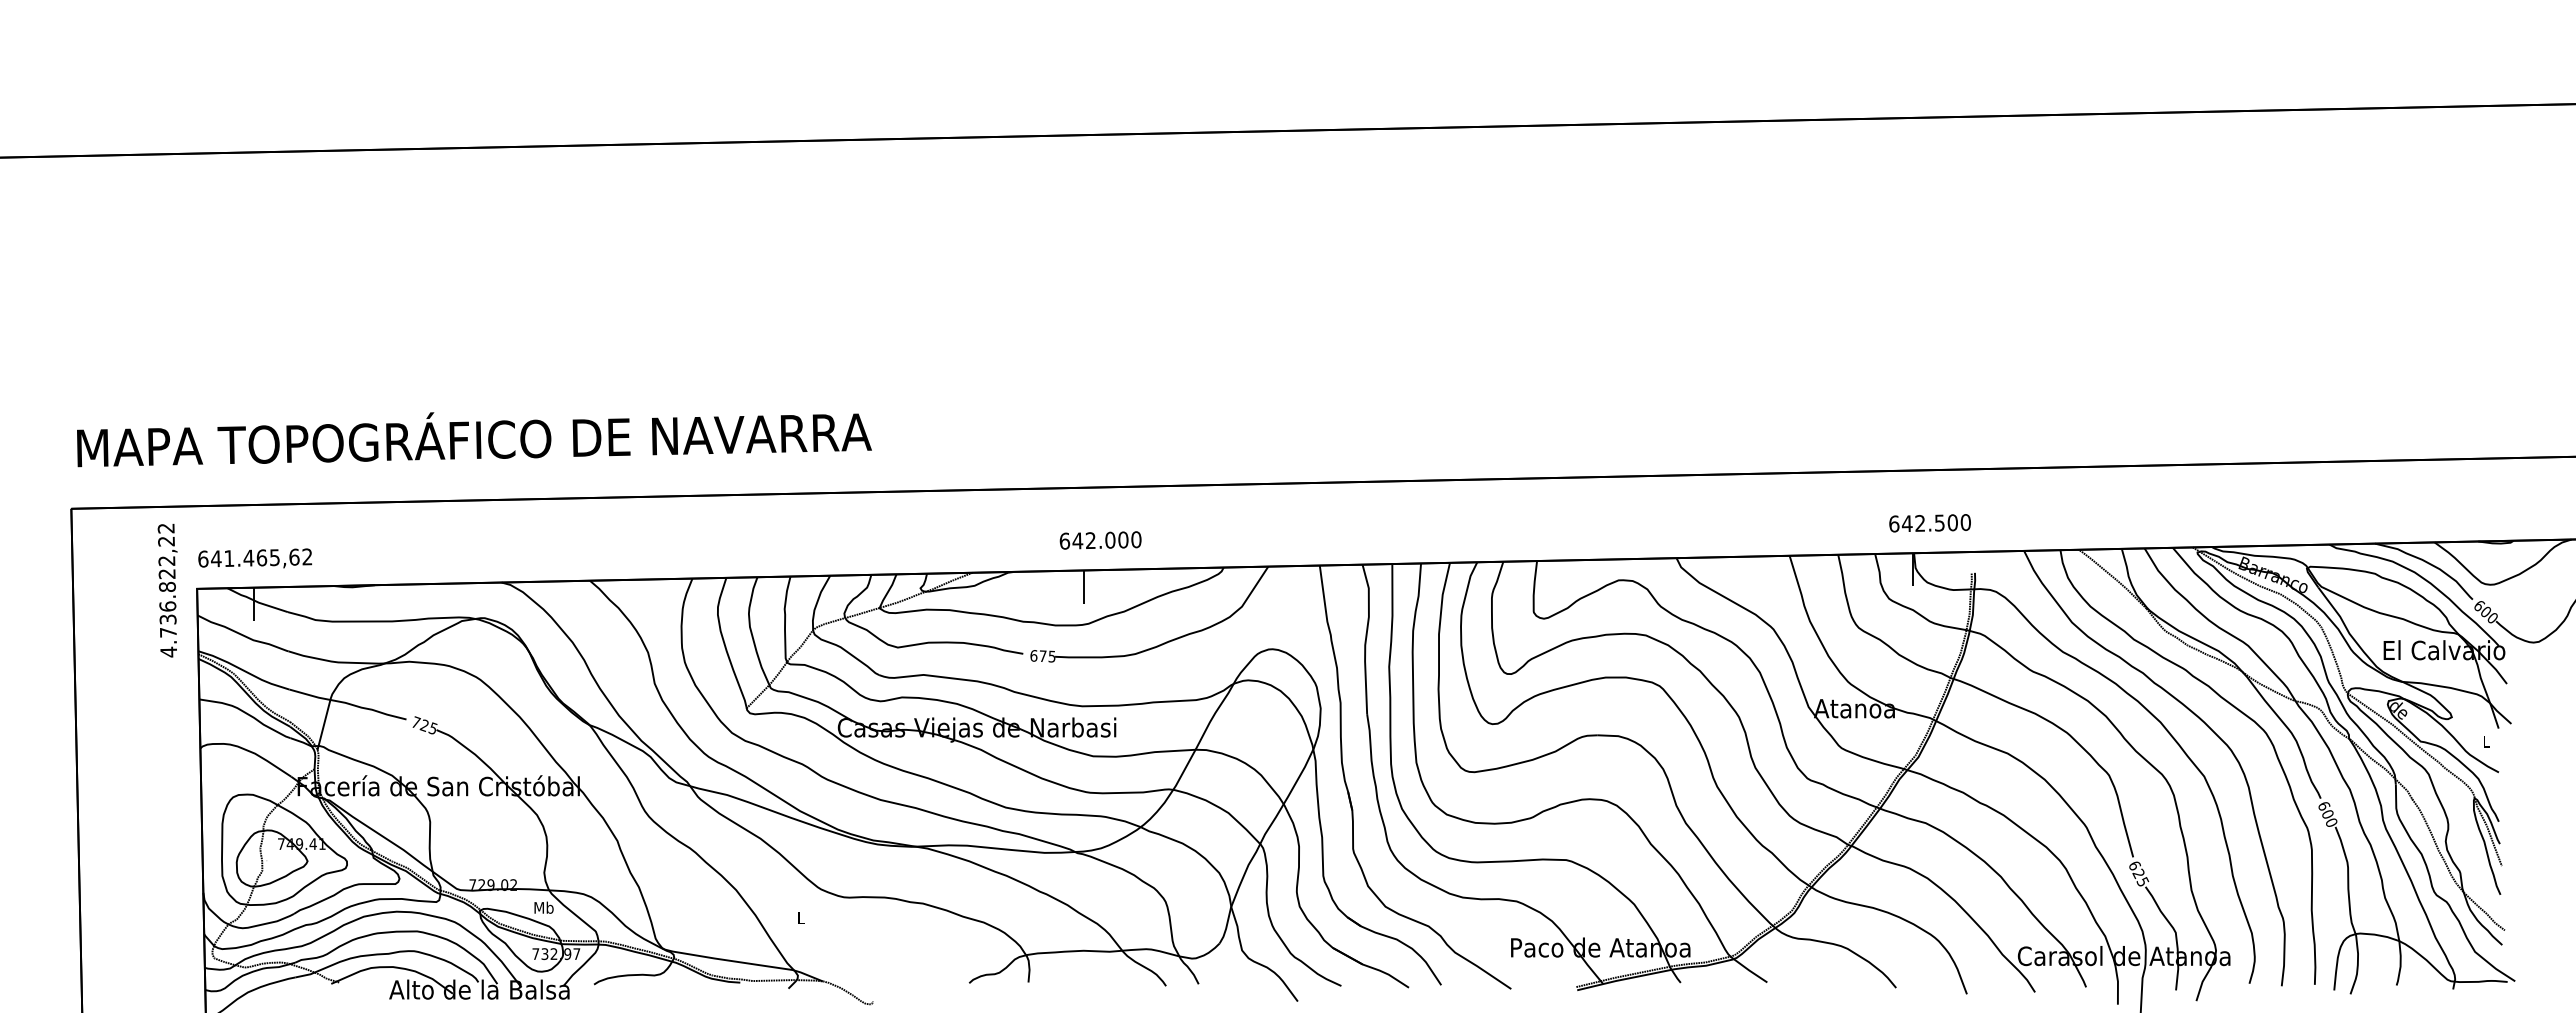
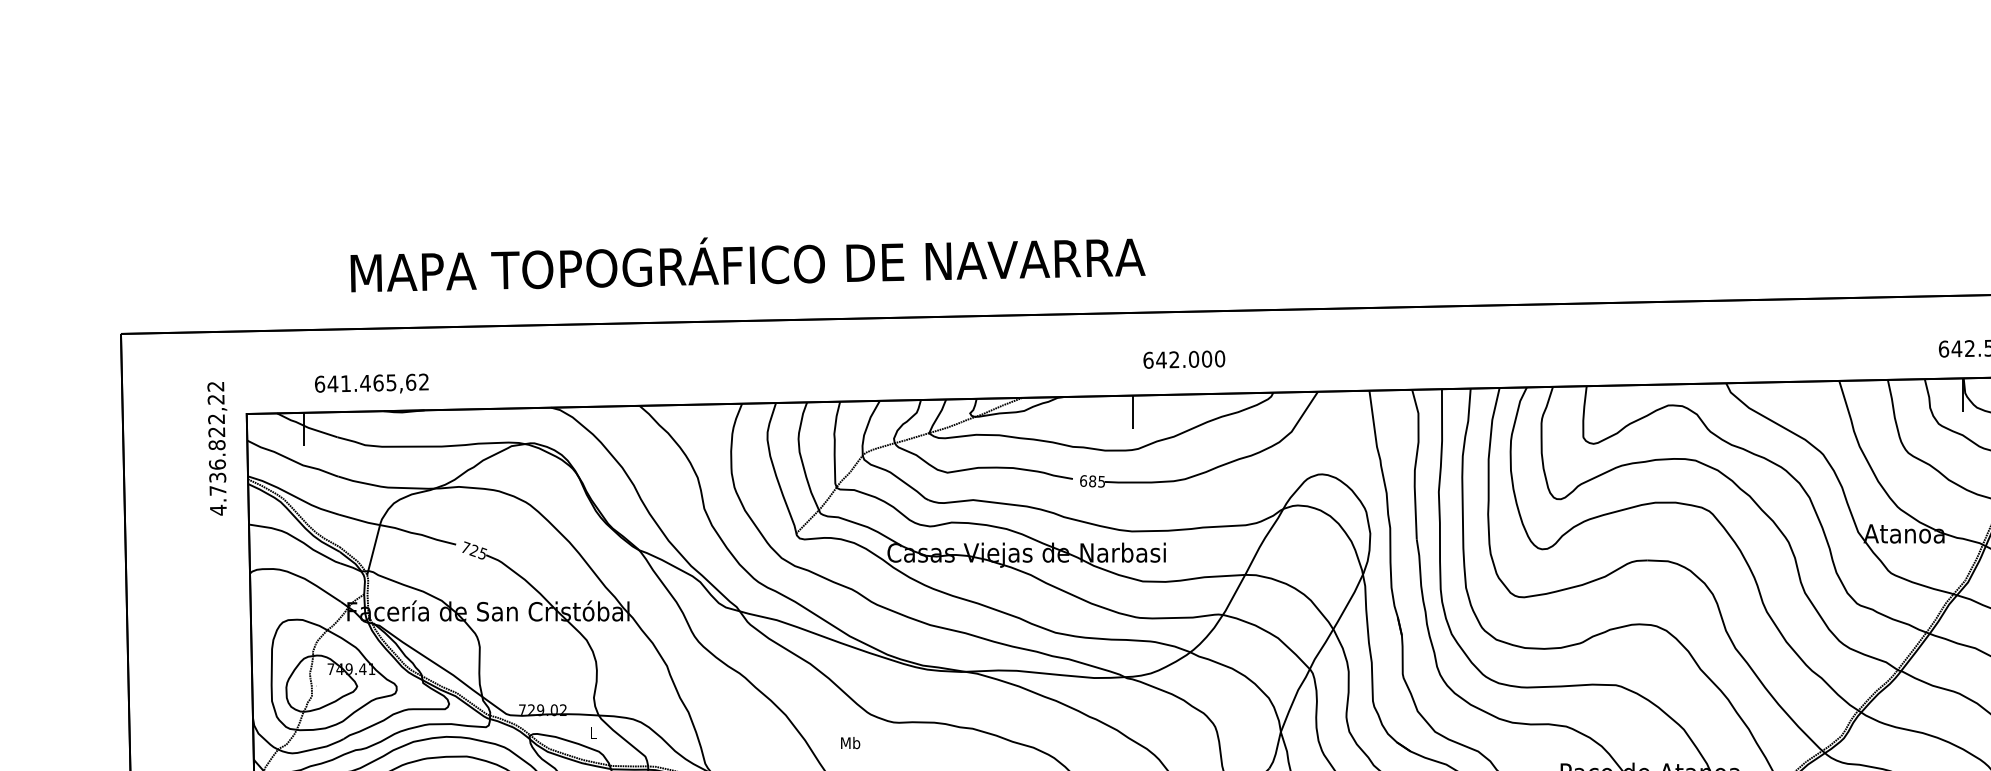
text: (474, 439) -> (748, 264), moved
text: (1100, 540) -> (1184, 359), moved
text: (254, 558) -> (371, 383), moved
text: (167, 590) -> (217, 448), moved
text: (1042, 656) -> (1092, 481), 675 -> 685
text: (543, 907) -> (593, 732), Mb -> L
text: (800, 917) -> (850, 742), L -> Mb

